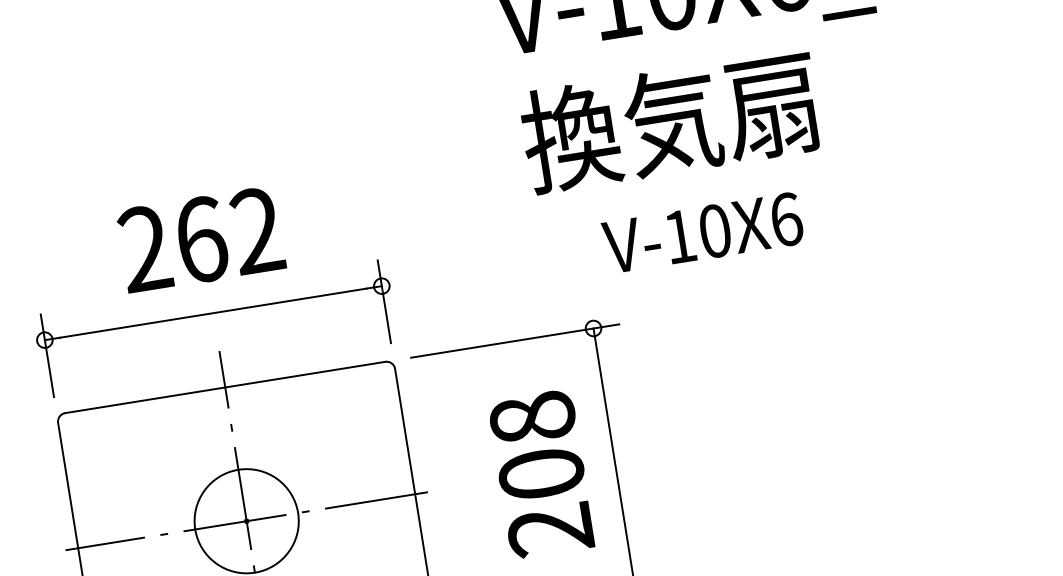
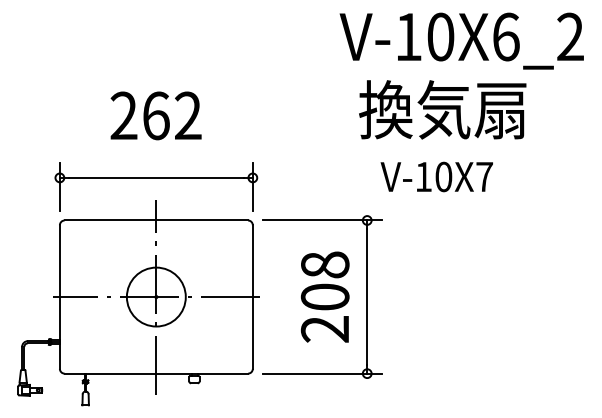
text: (670, 121) -> (442, 109), moved
text: (786, 218) -> (484, 176), V-10X6 -> V-10X7
text: (199, 239) -> (155, 115), moved

